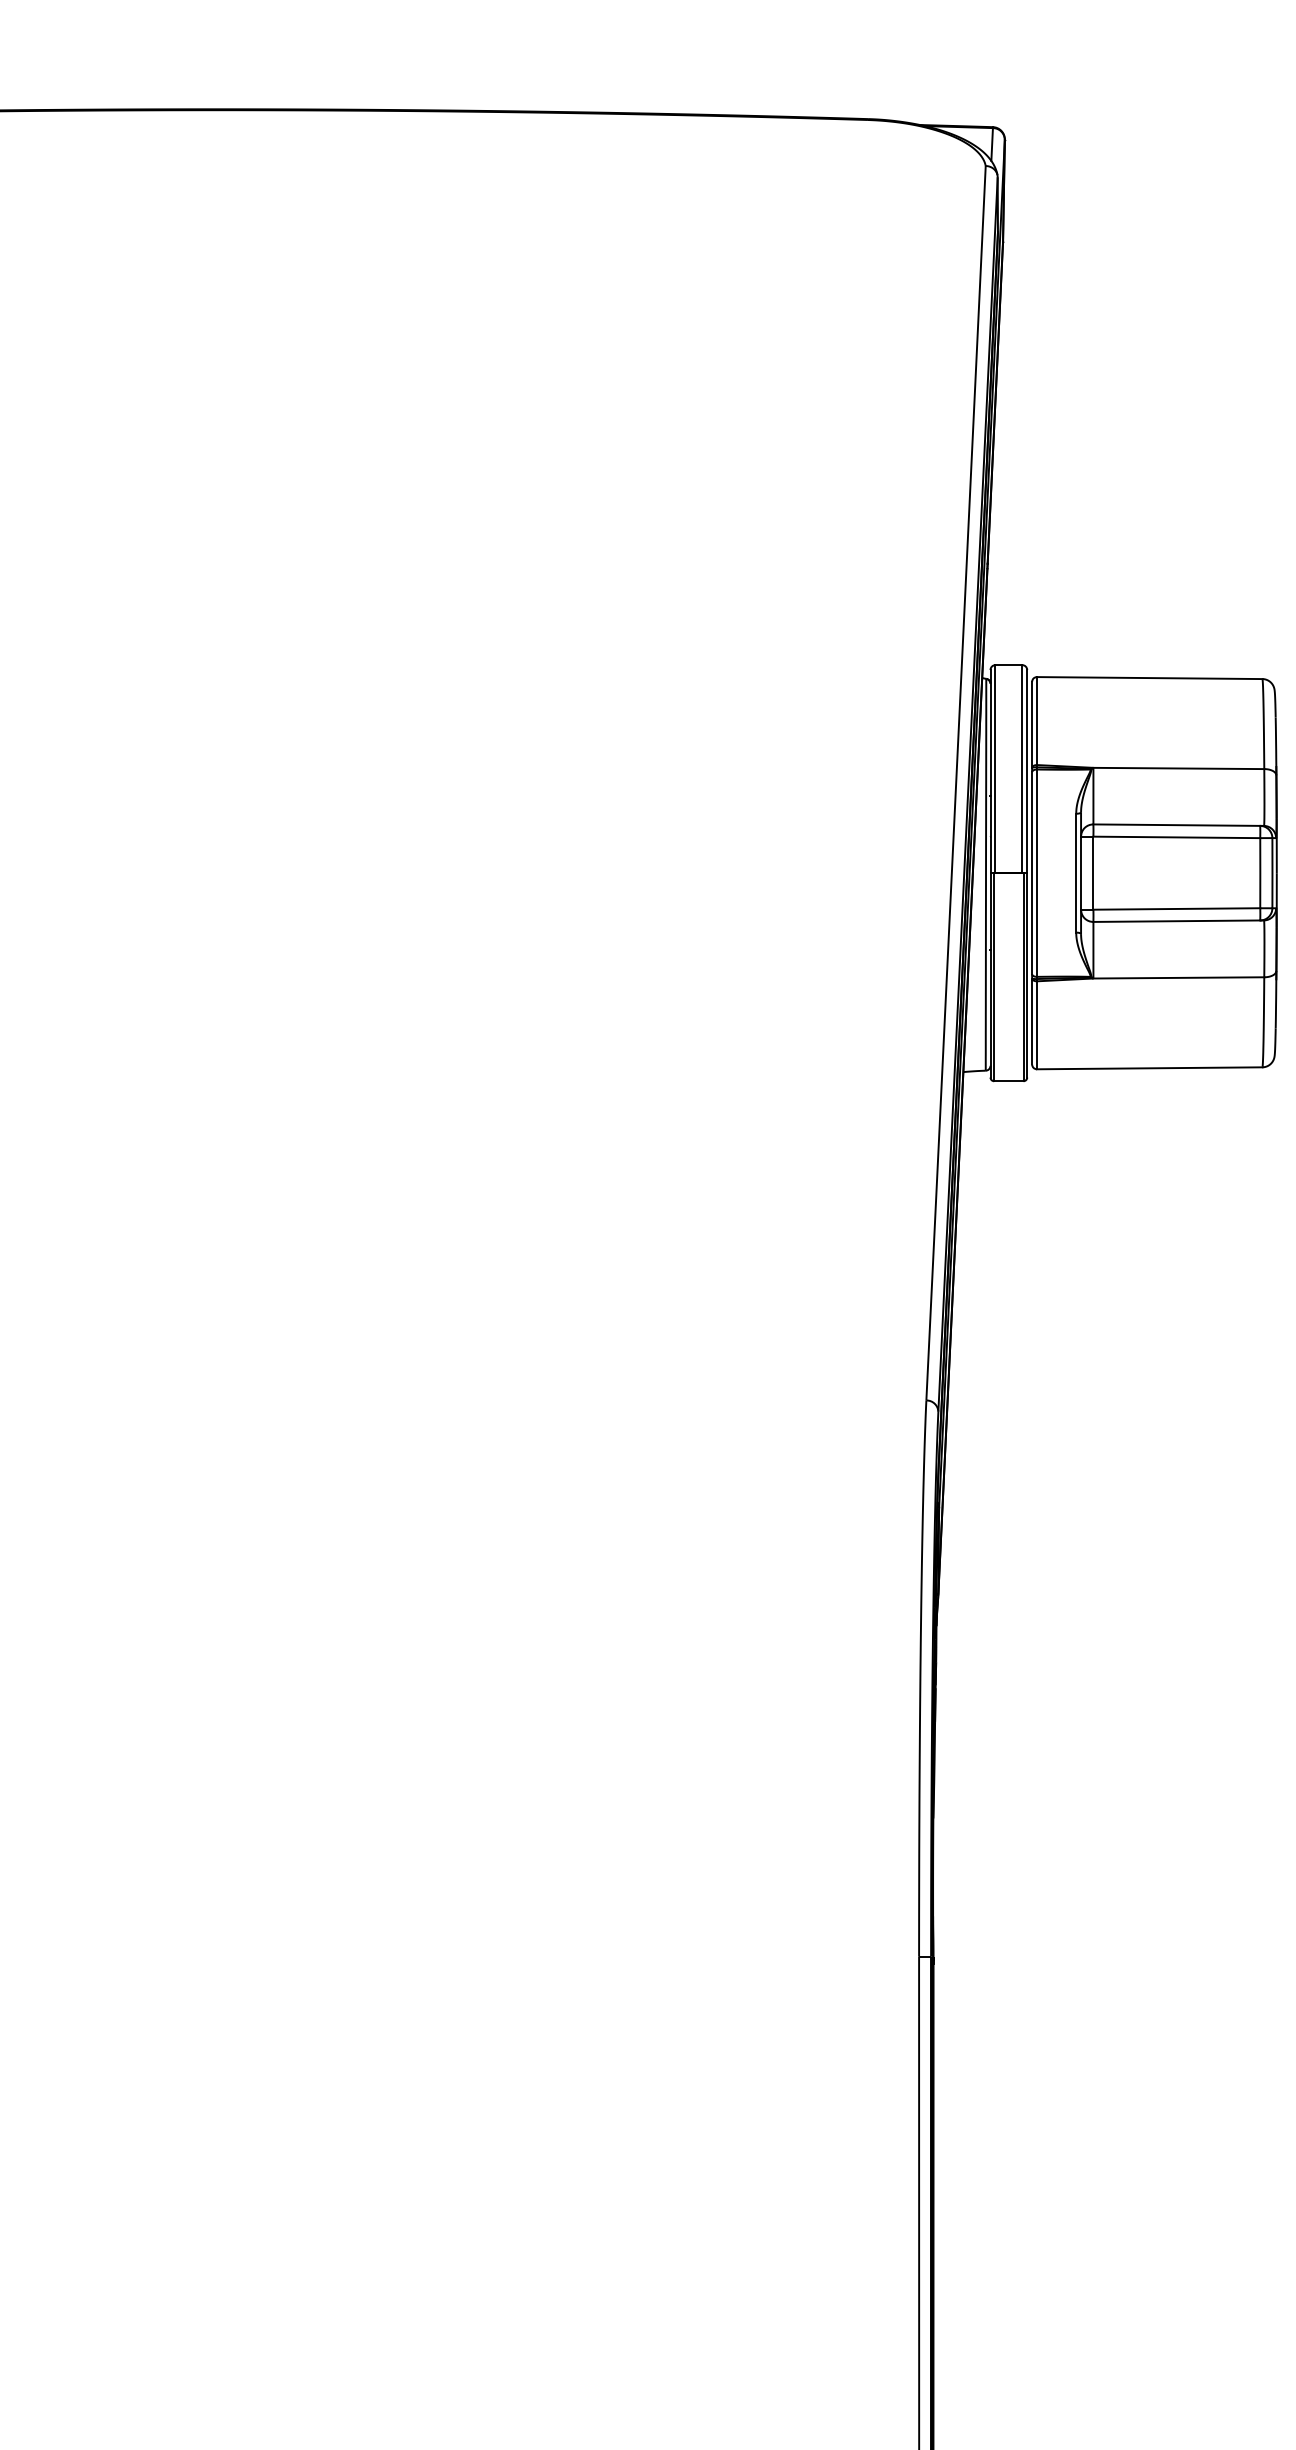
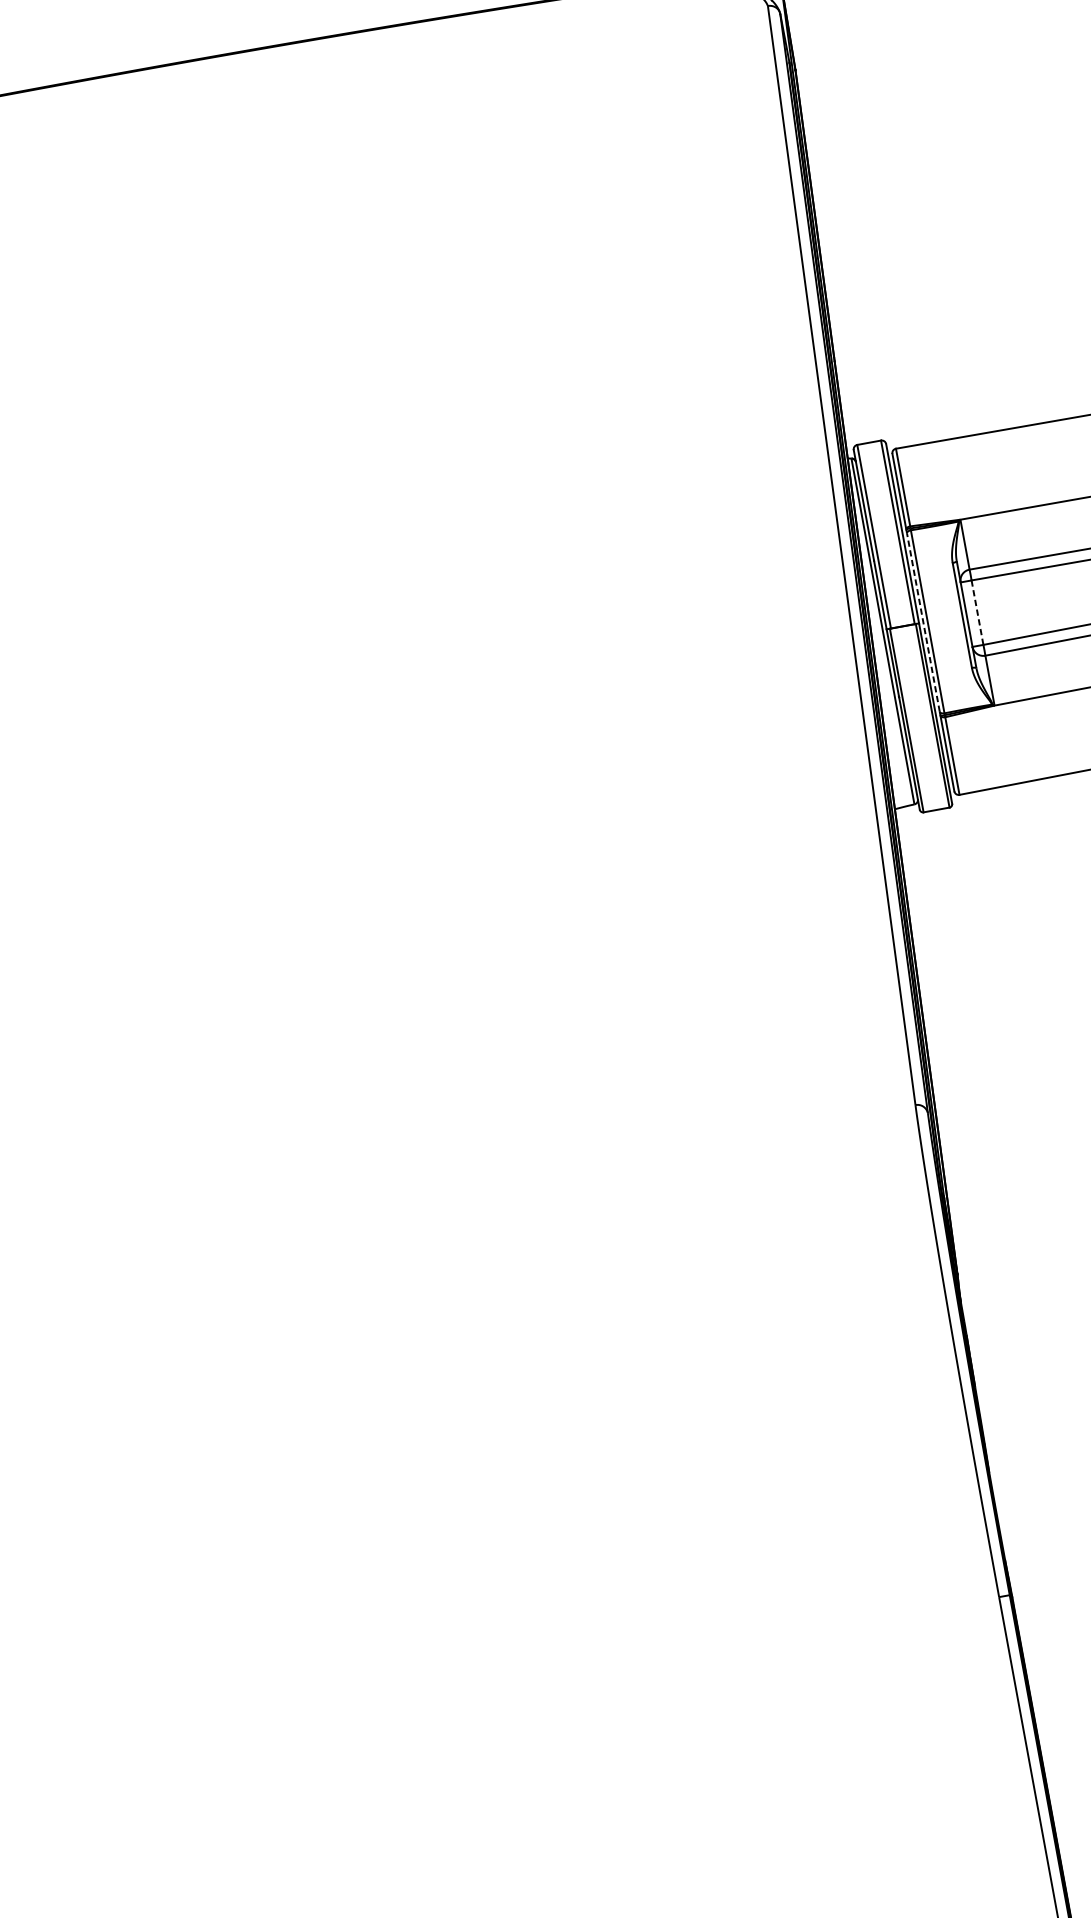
line: (1032, 872) -> (923, 621), solid -> dashed
line: (1093, 873) -> (977, 612), solid -> dashed

